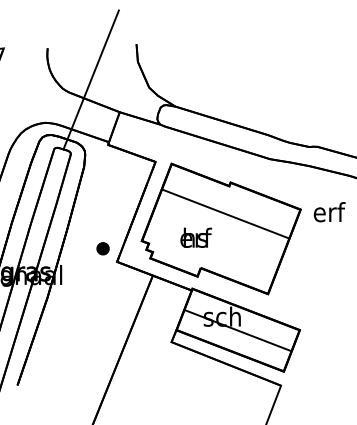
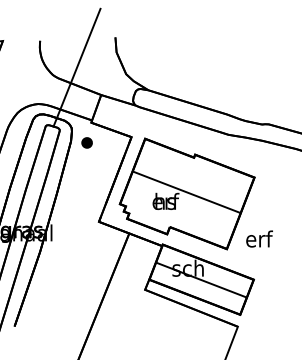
text: (329, 212) -> (259, 239), moved
line: (225, 213) -> (186, 191), moved
part: (102, 248) -> (86, 142), moved

